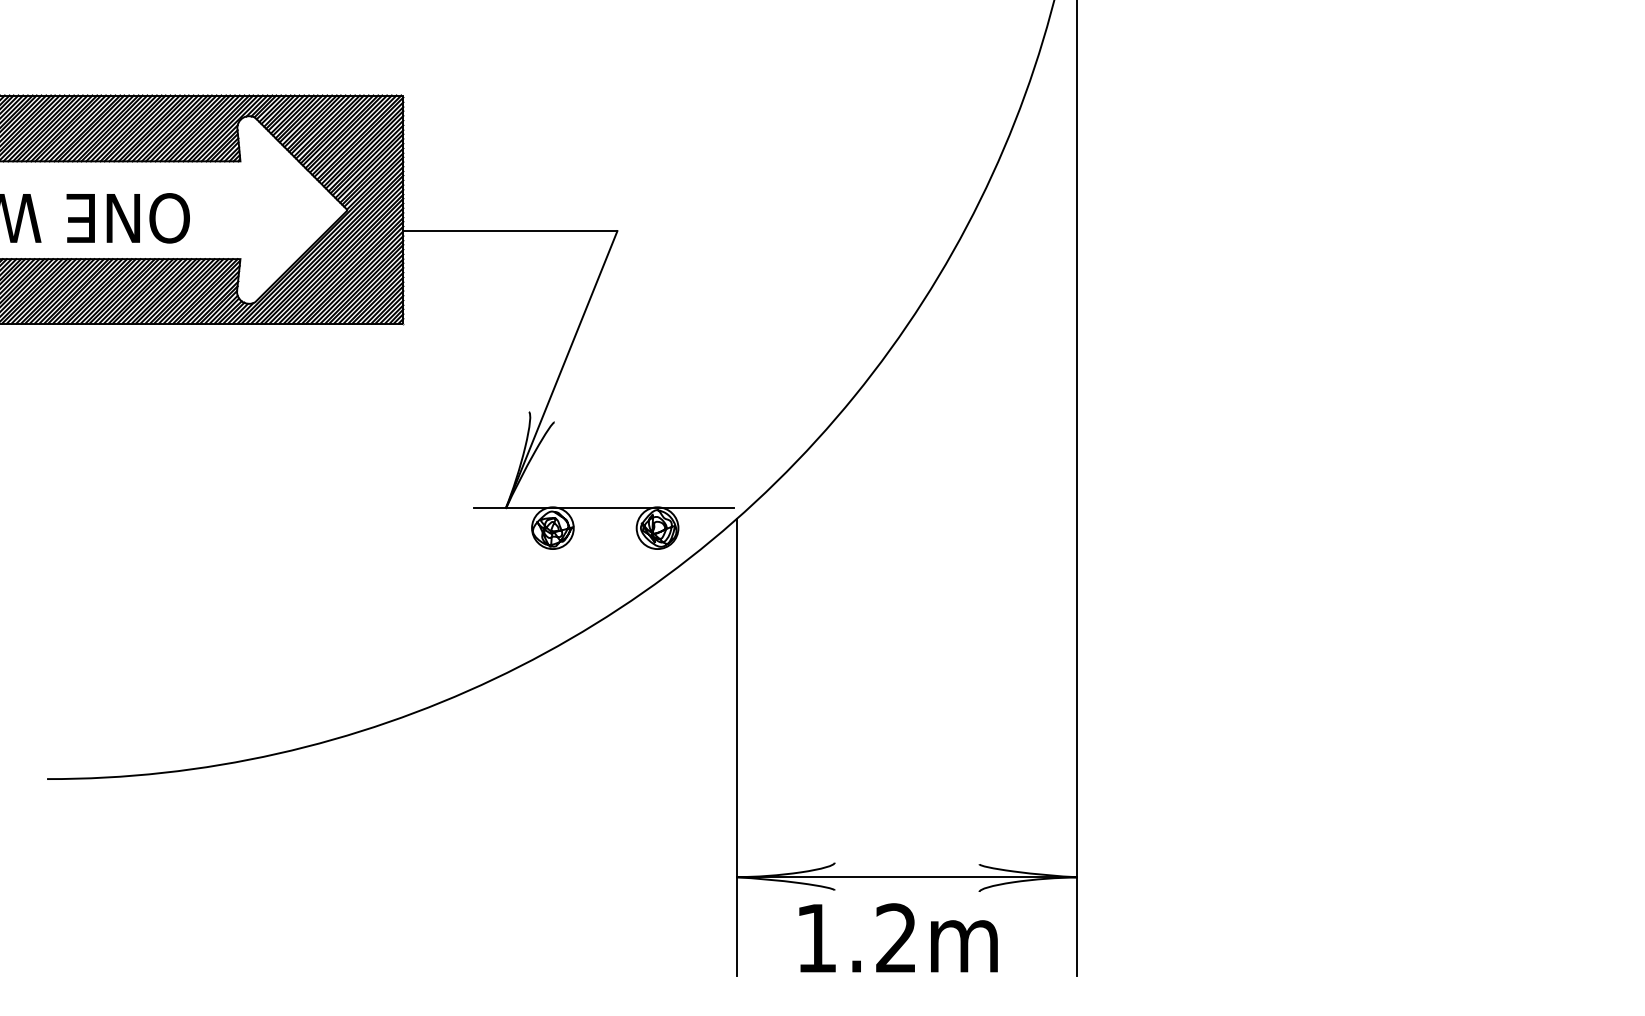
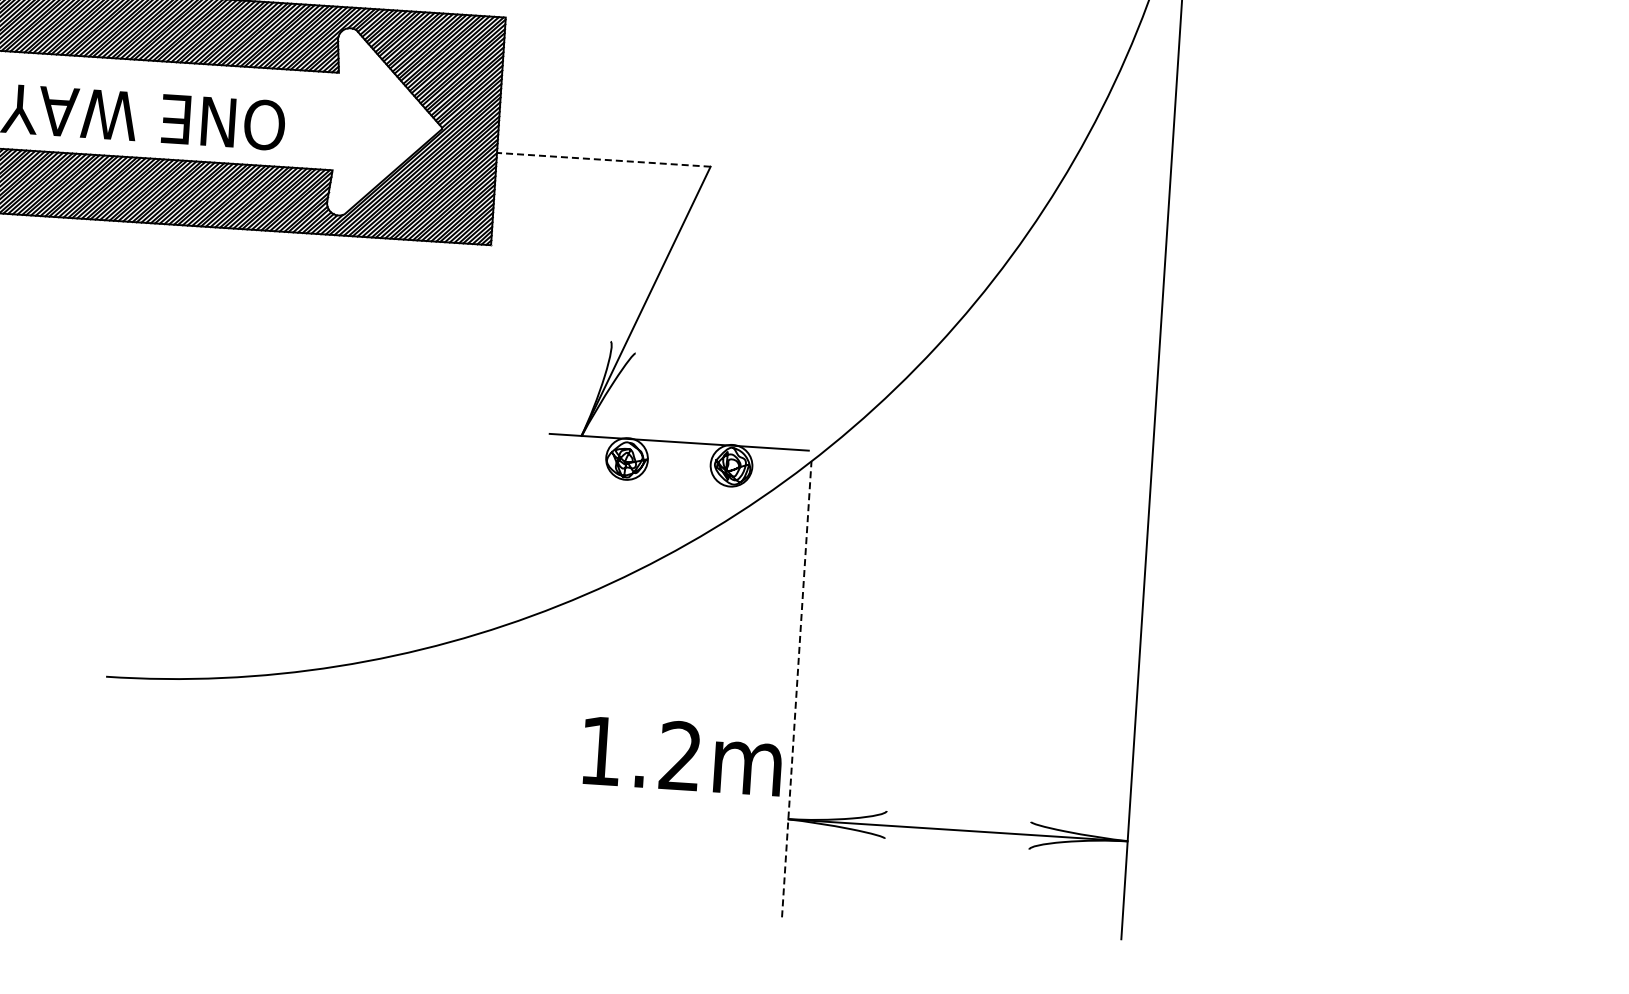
line: (509, 231) -> (602, 160), solid -> dashed
line: (737, 746) -> (797, 688), solid -> dashed
text: (898, 937) -> (682, 755), moved

